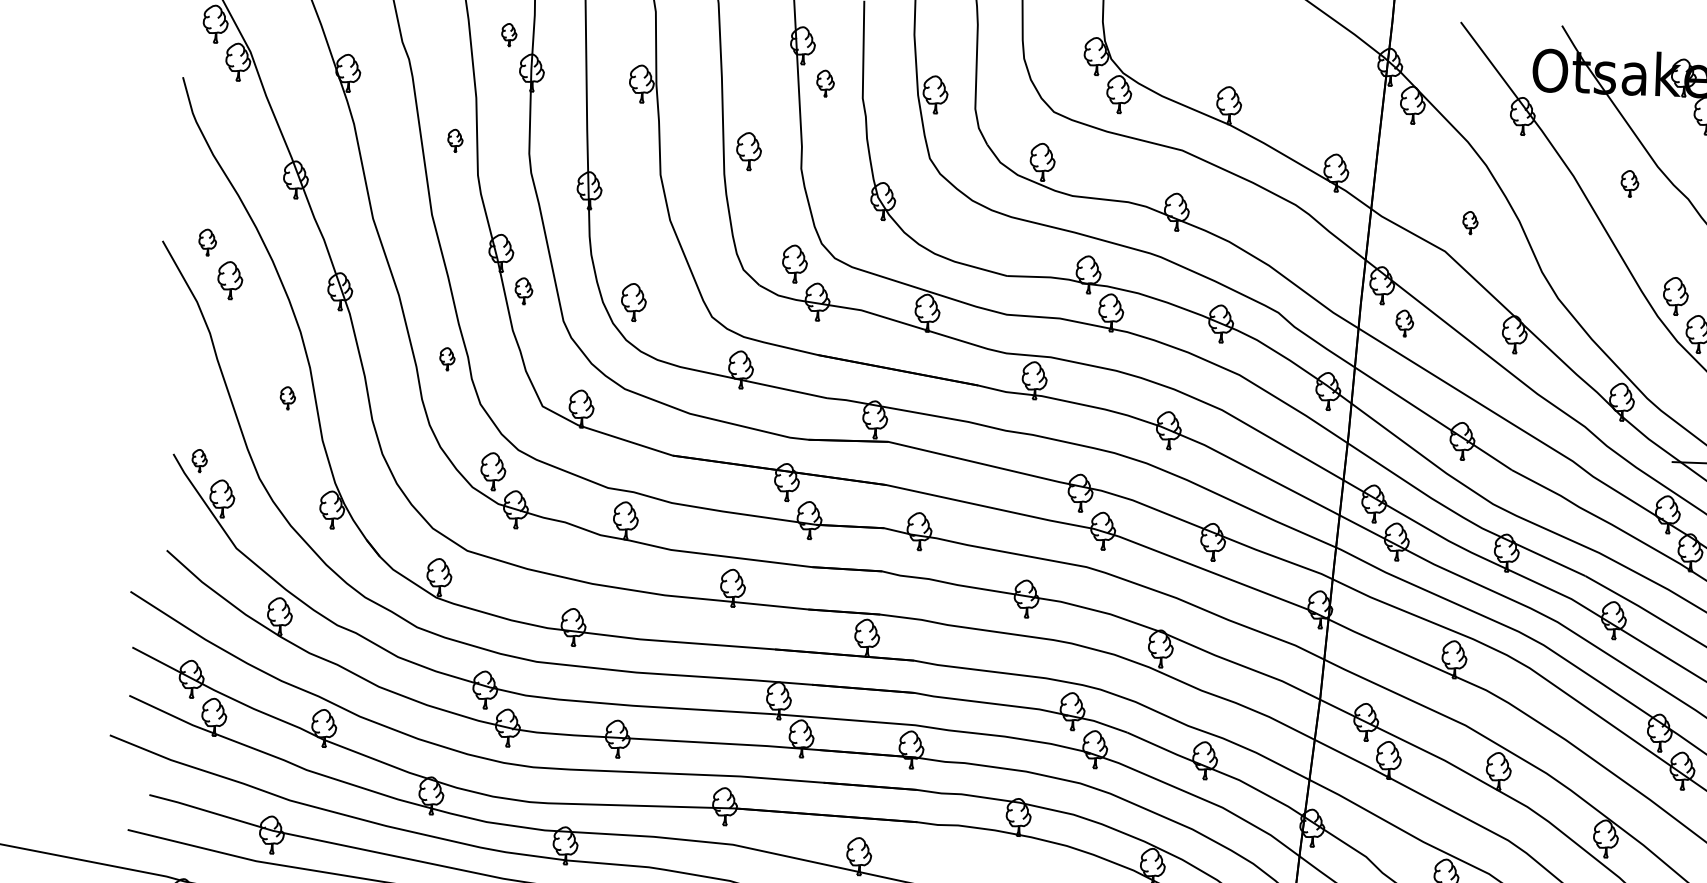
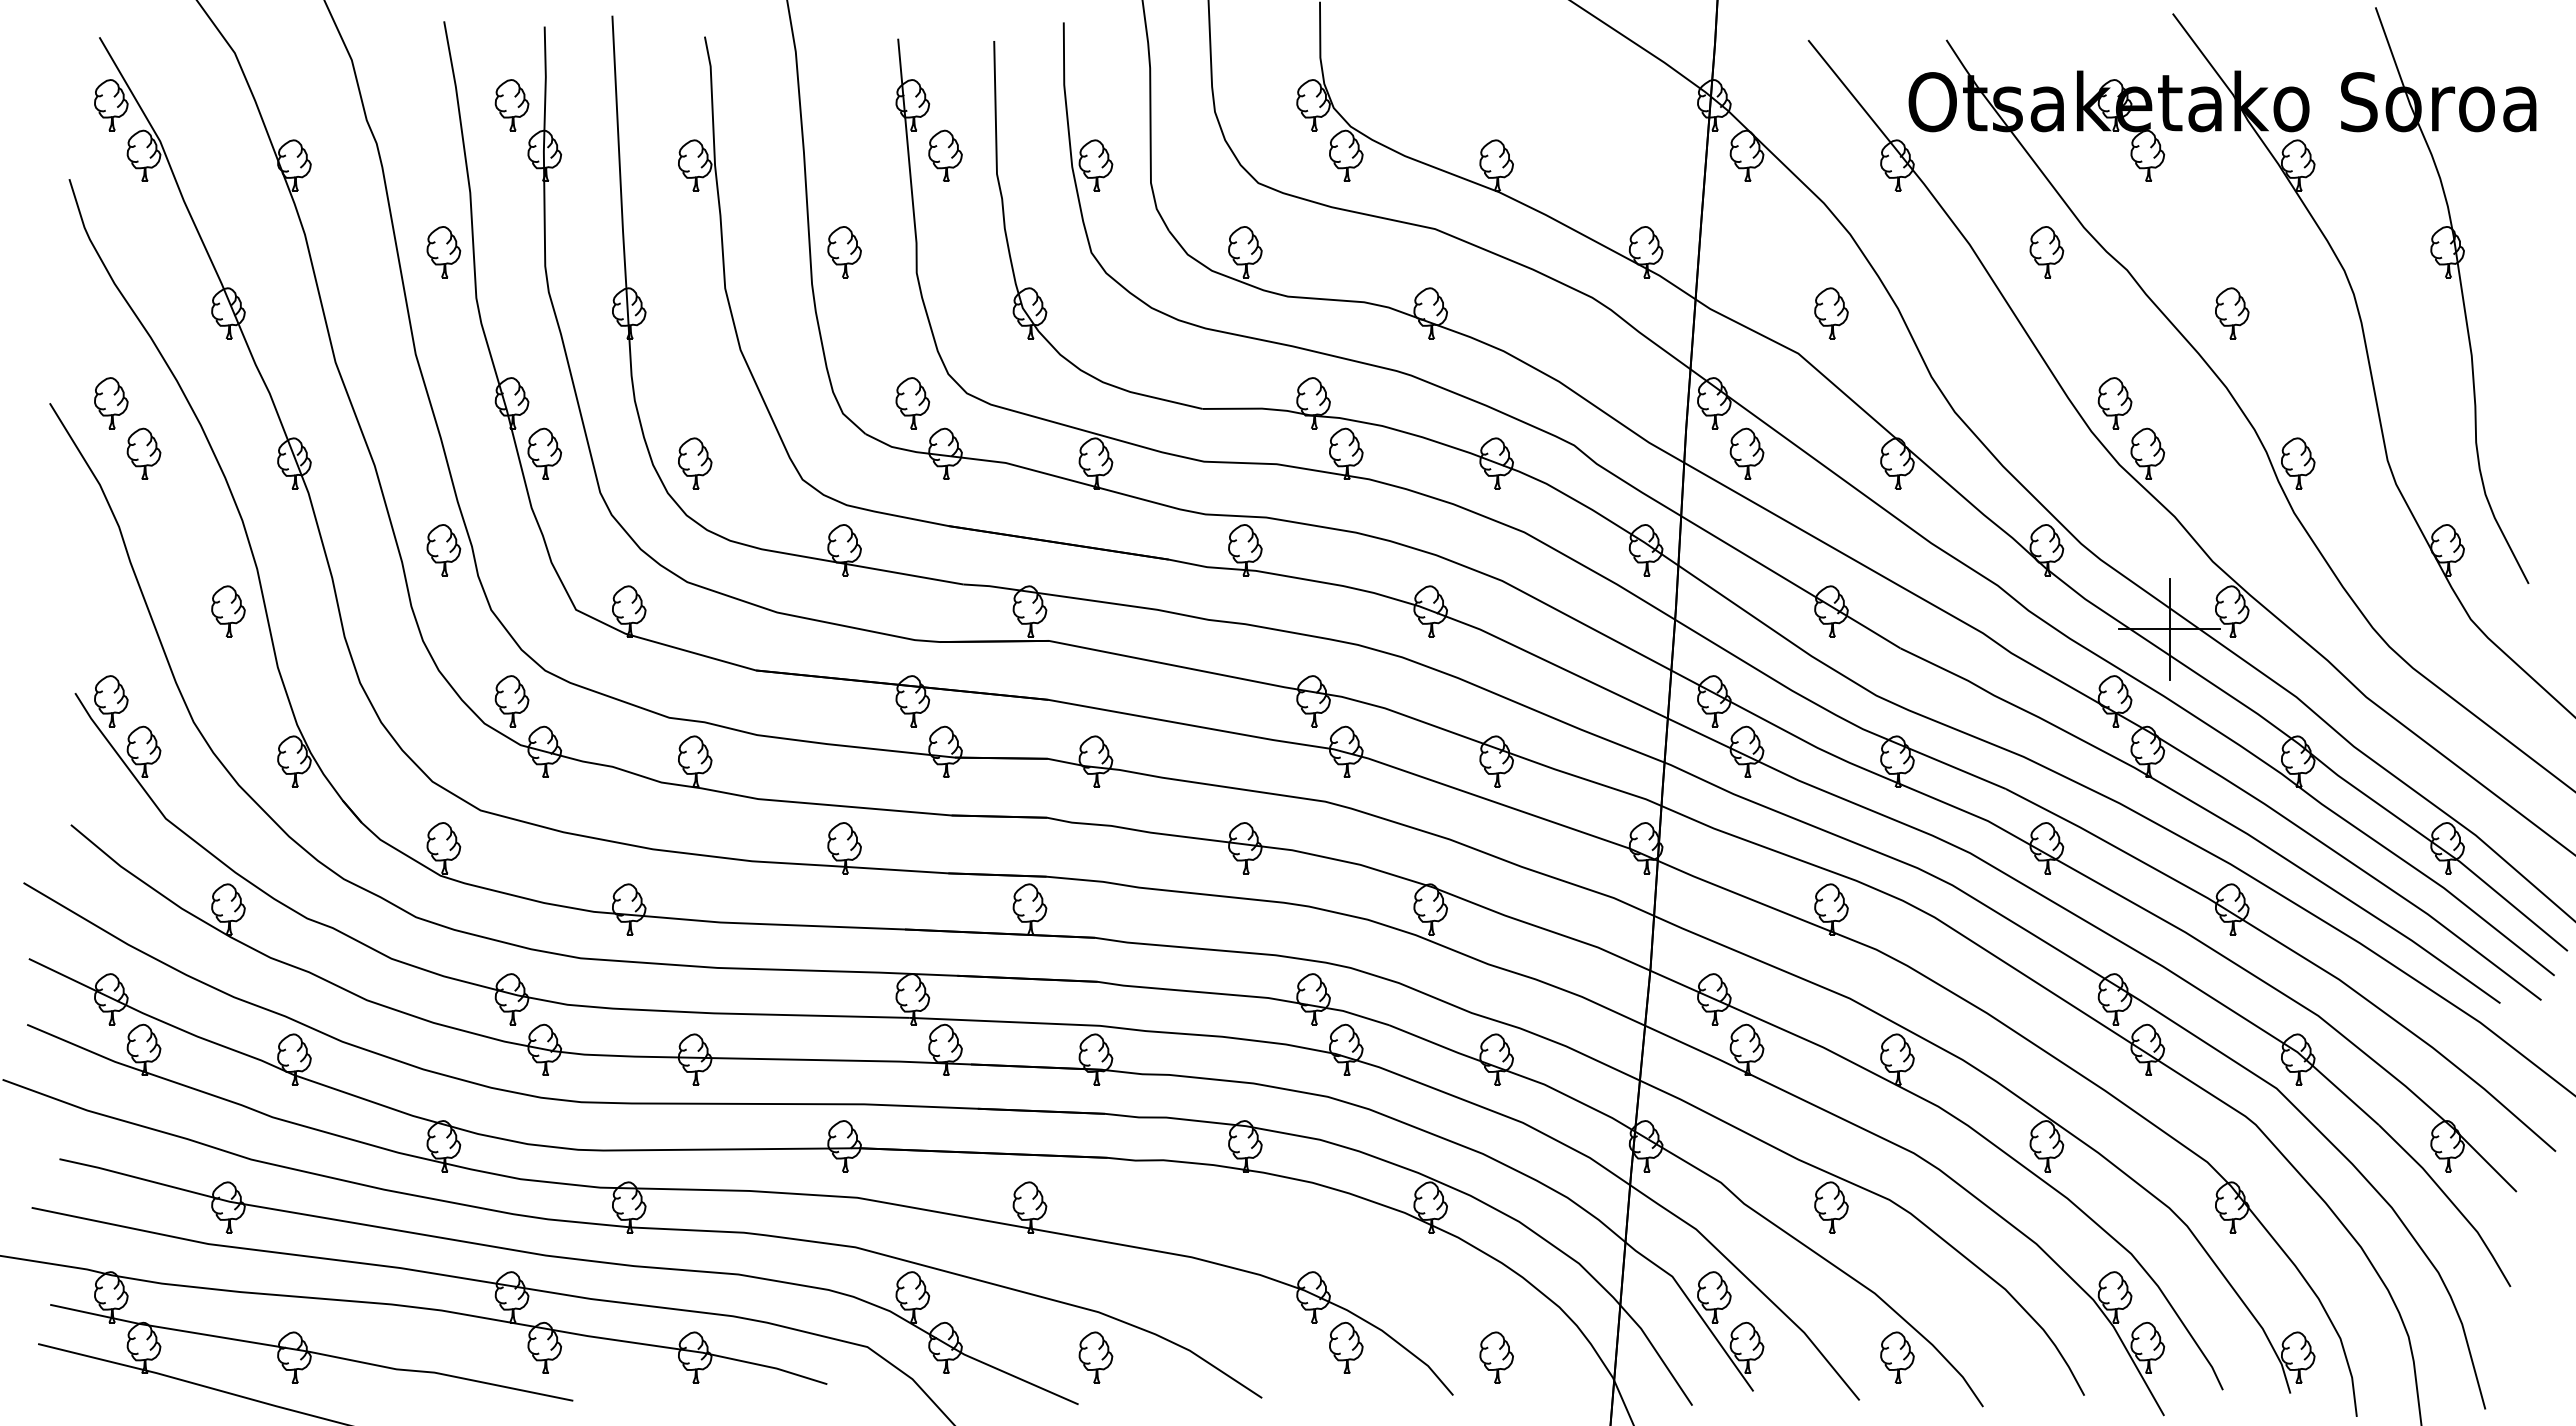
part: (508, 35) -> (511, 105), size x1.67
part: (825, 83) -> (945, 155), size x1.43
part: (455, 141) -> (443, 252), size x1.67
part: (1629, 184) -> (2046, 252), size x1.43
part: (1470, 222) -> (1831, 313), size x1.67
part: (207, 242) -> (111, 403), size x1.43
part: (523, 290) -> (544, 453), size x1.43
part: (1404, 323) -> (1746, 453), size x1.43
part: (447, 359) -> (443, 550), size x1.67
part: (287, 398) -> (228, 611), size x1.67
part: (199, 461) -> (111, 701), size x1.67

